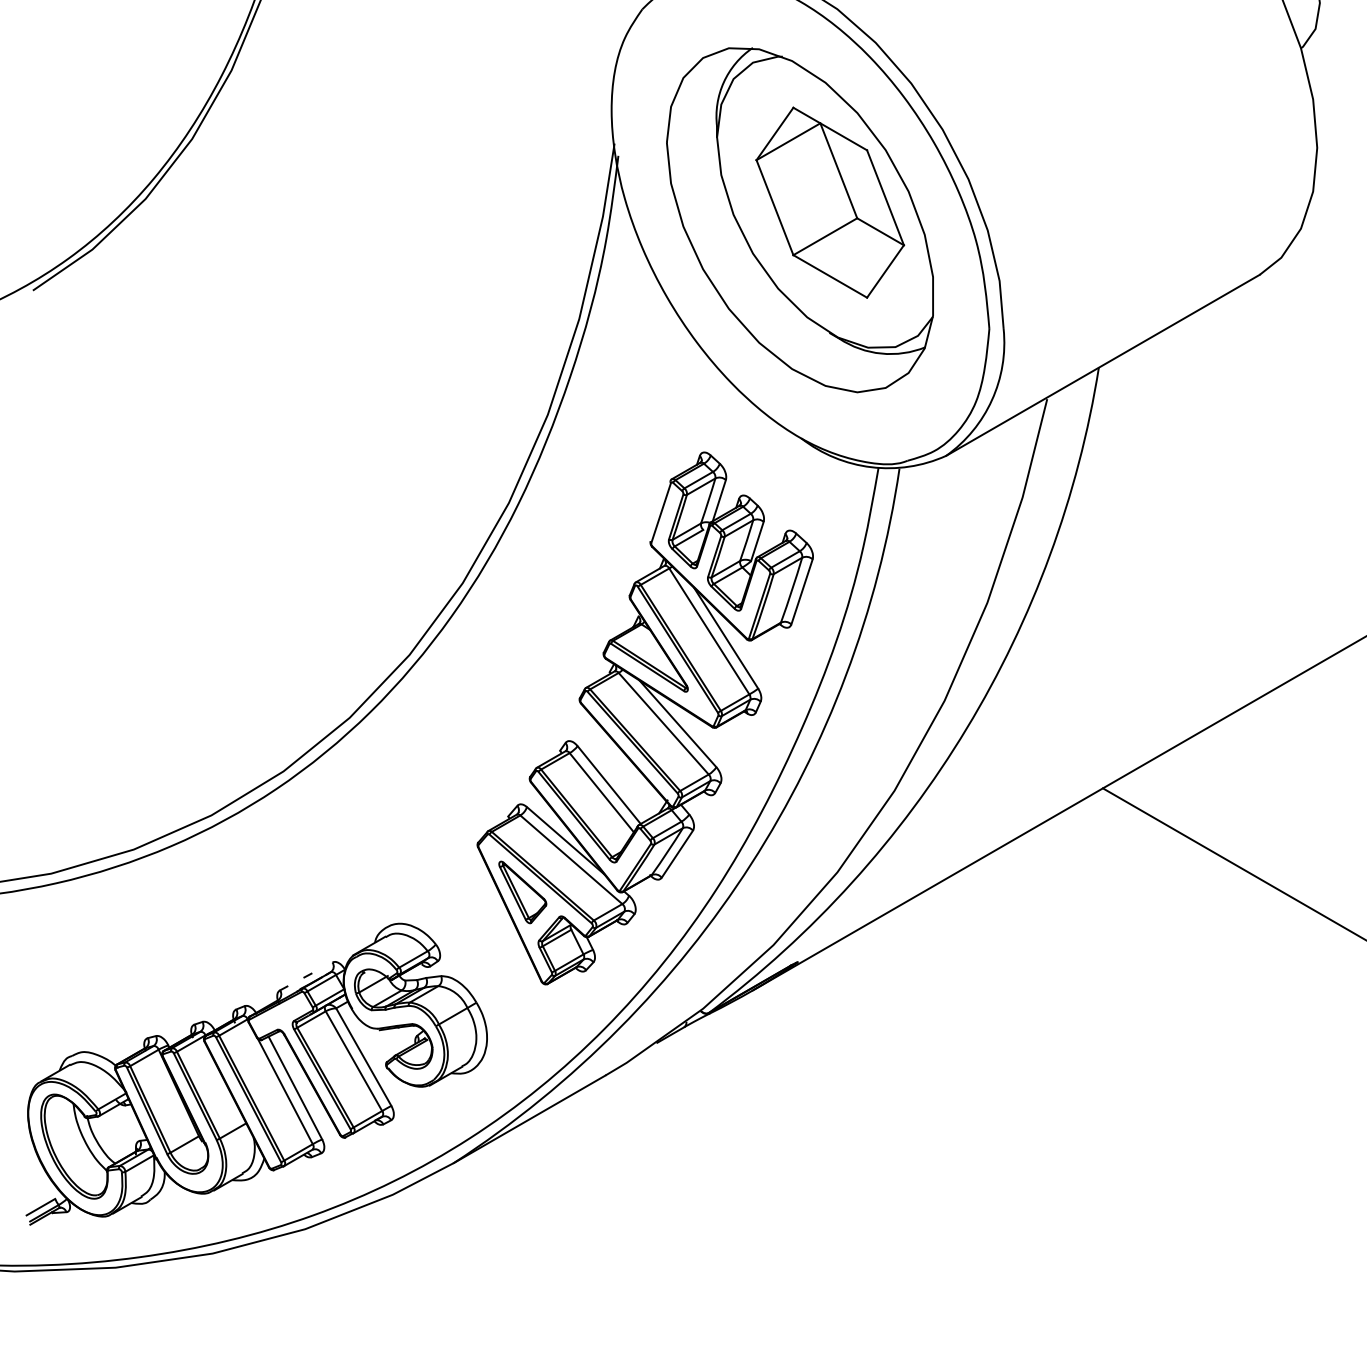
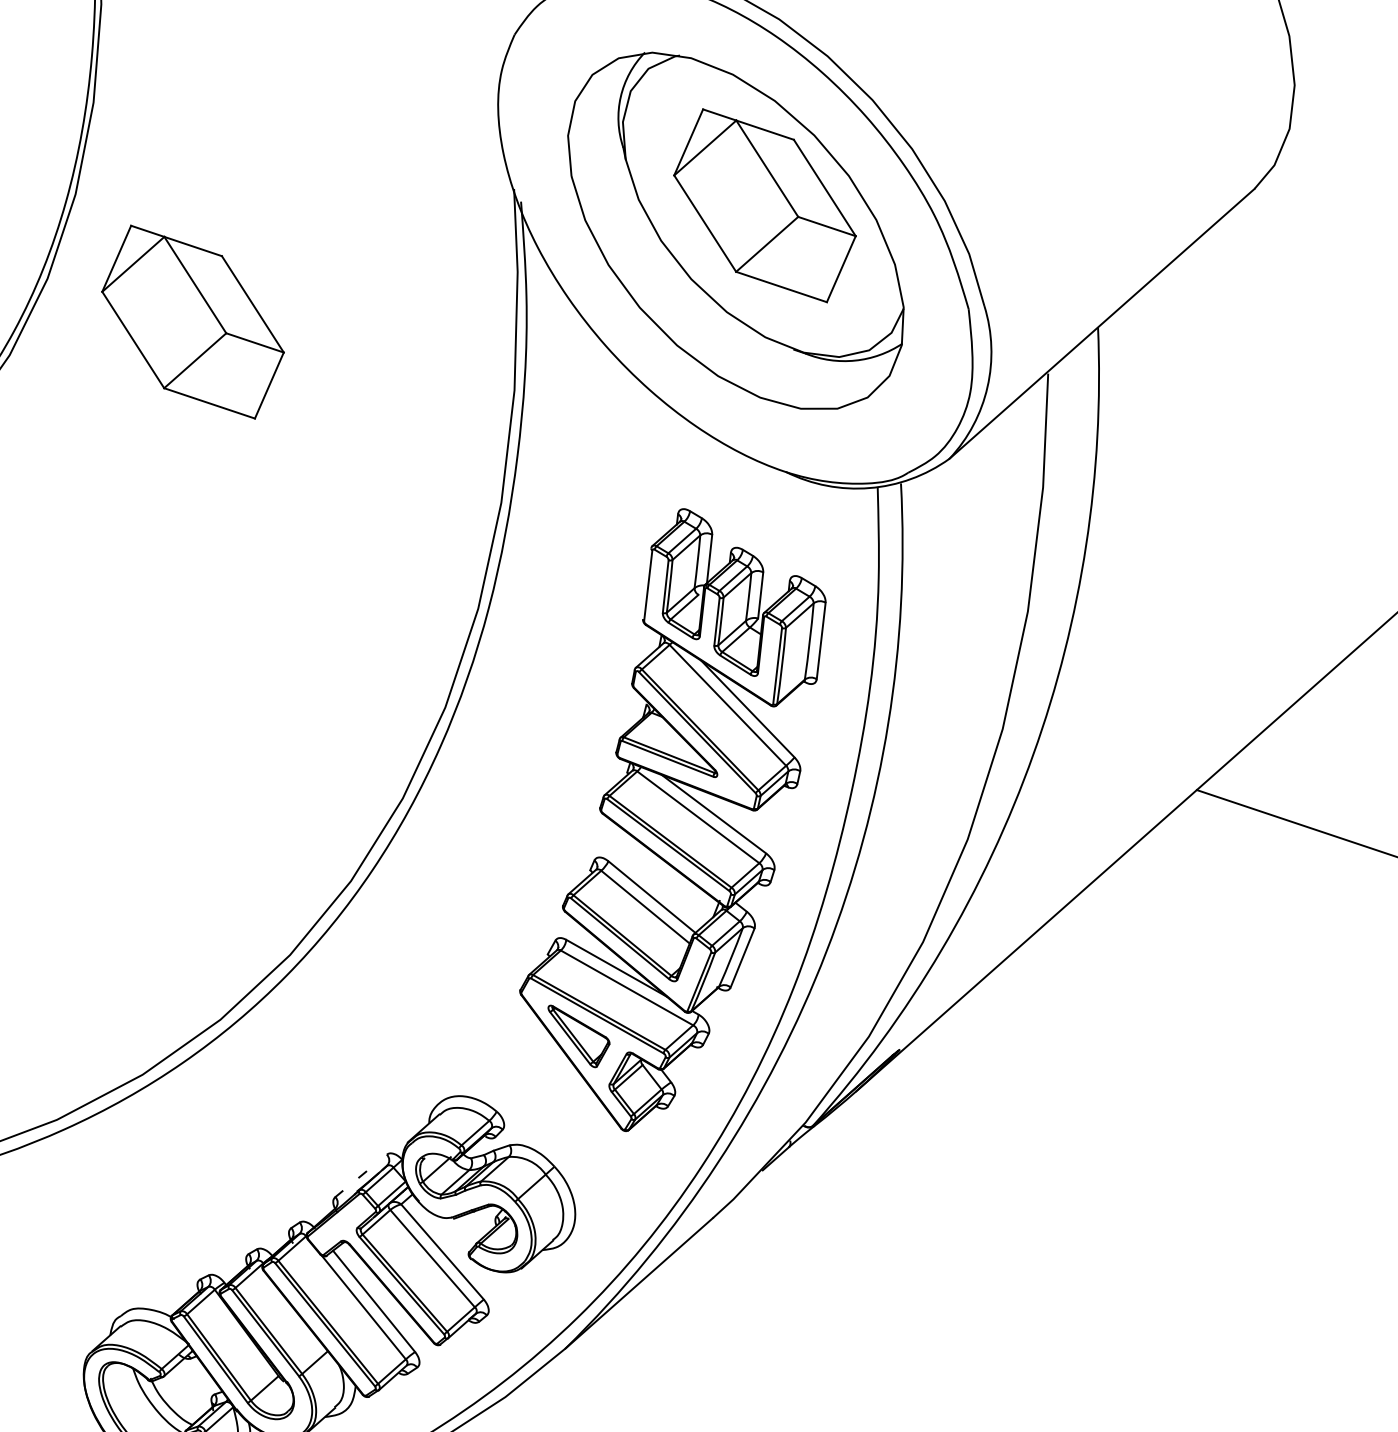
part: (311, 202) -> (193, 321), added

